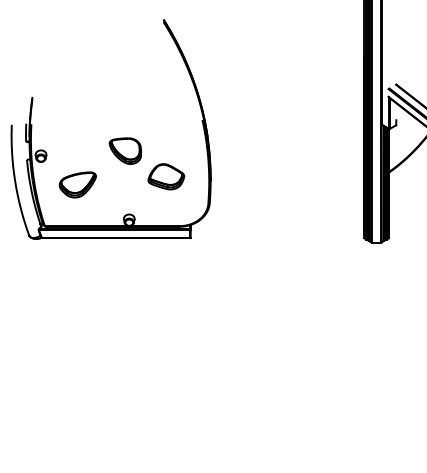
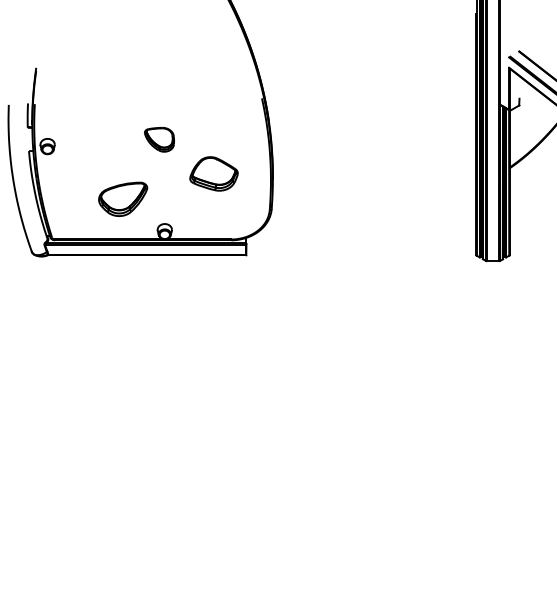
part: (124, 150) -> (158, 138), size x0.7
part: (77, 184) -> (122, 198), moved

